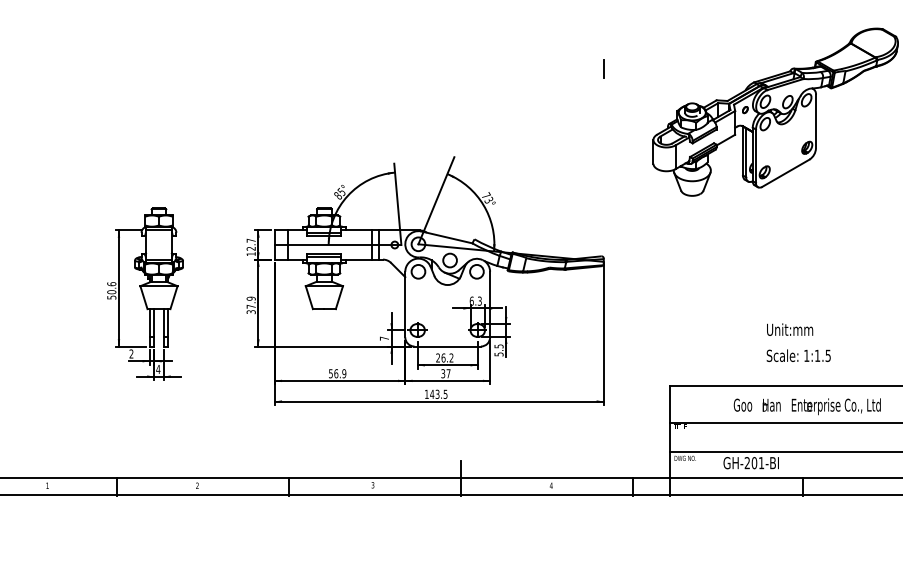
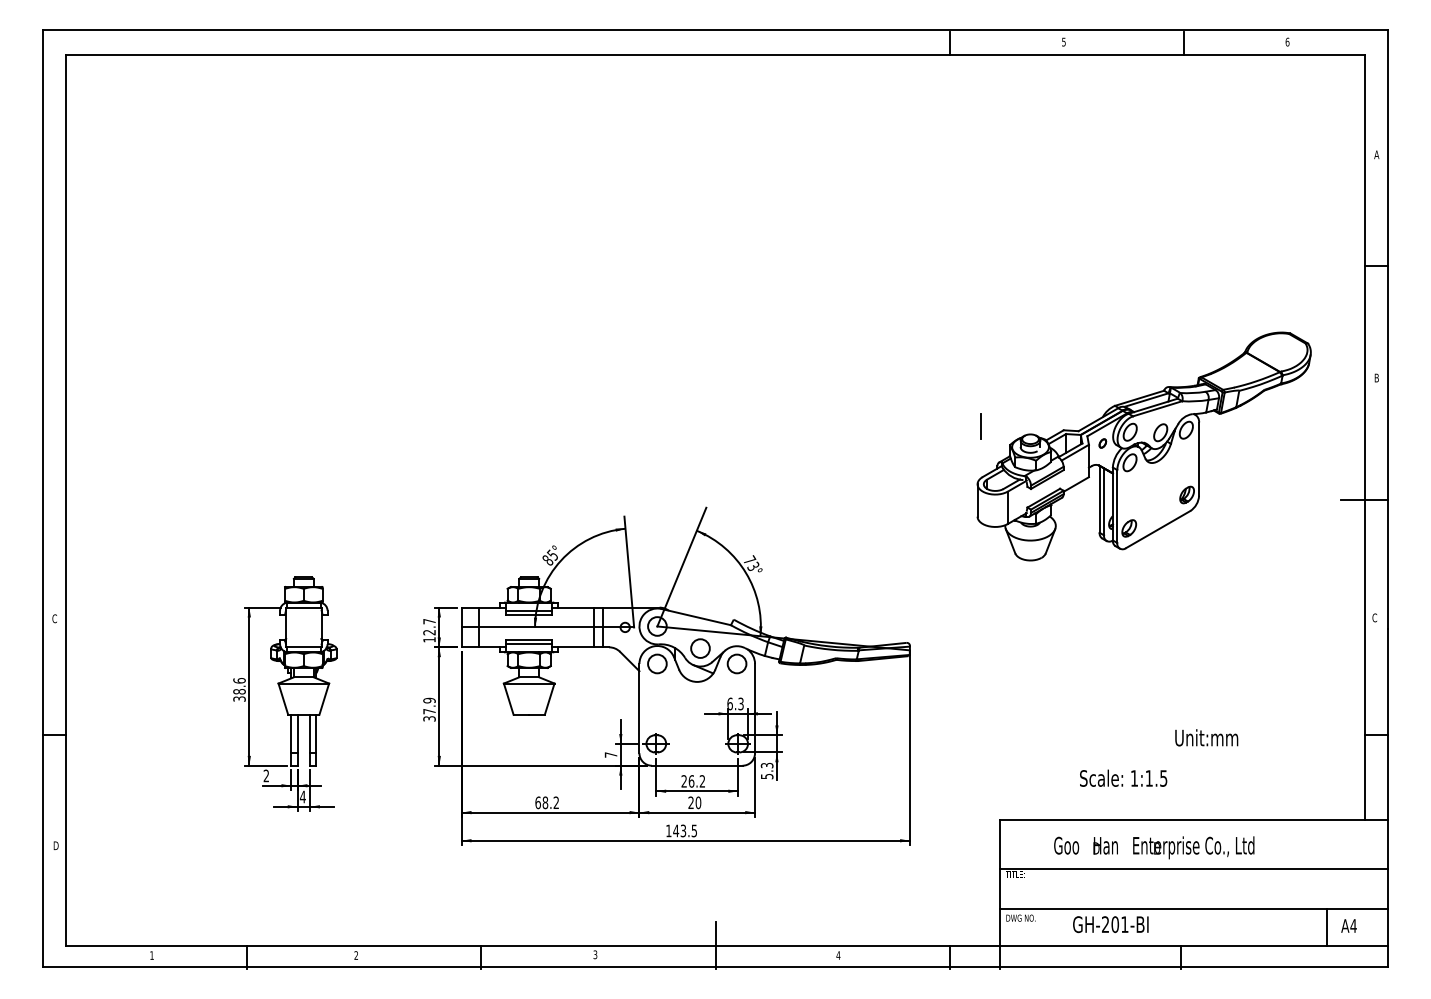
line: (603, 68) -> (980, 426), moved
text: (111, 294) -> (239, 694), 50.6 -> 38.6
text: (789, 329) -> (1206, 737), moved
text: (498, 346) -> (766, 765), 5.5 -> 5.3
text: (798, 355) -> (1123, 777), moved
text: (337, 373) -> (547, 802), 56.9 -> 68.2
text: (445, 373) -> (694, 802), 37 -> 20
text: (807, 406) -> (1154, 847), moved

